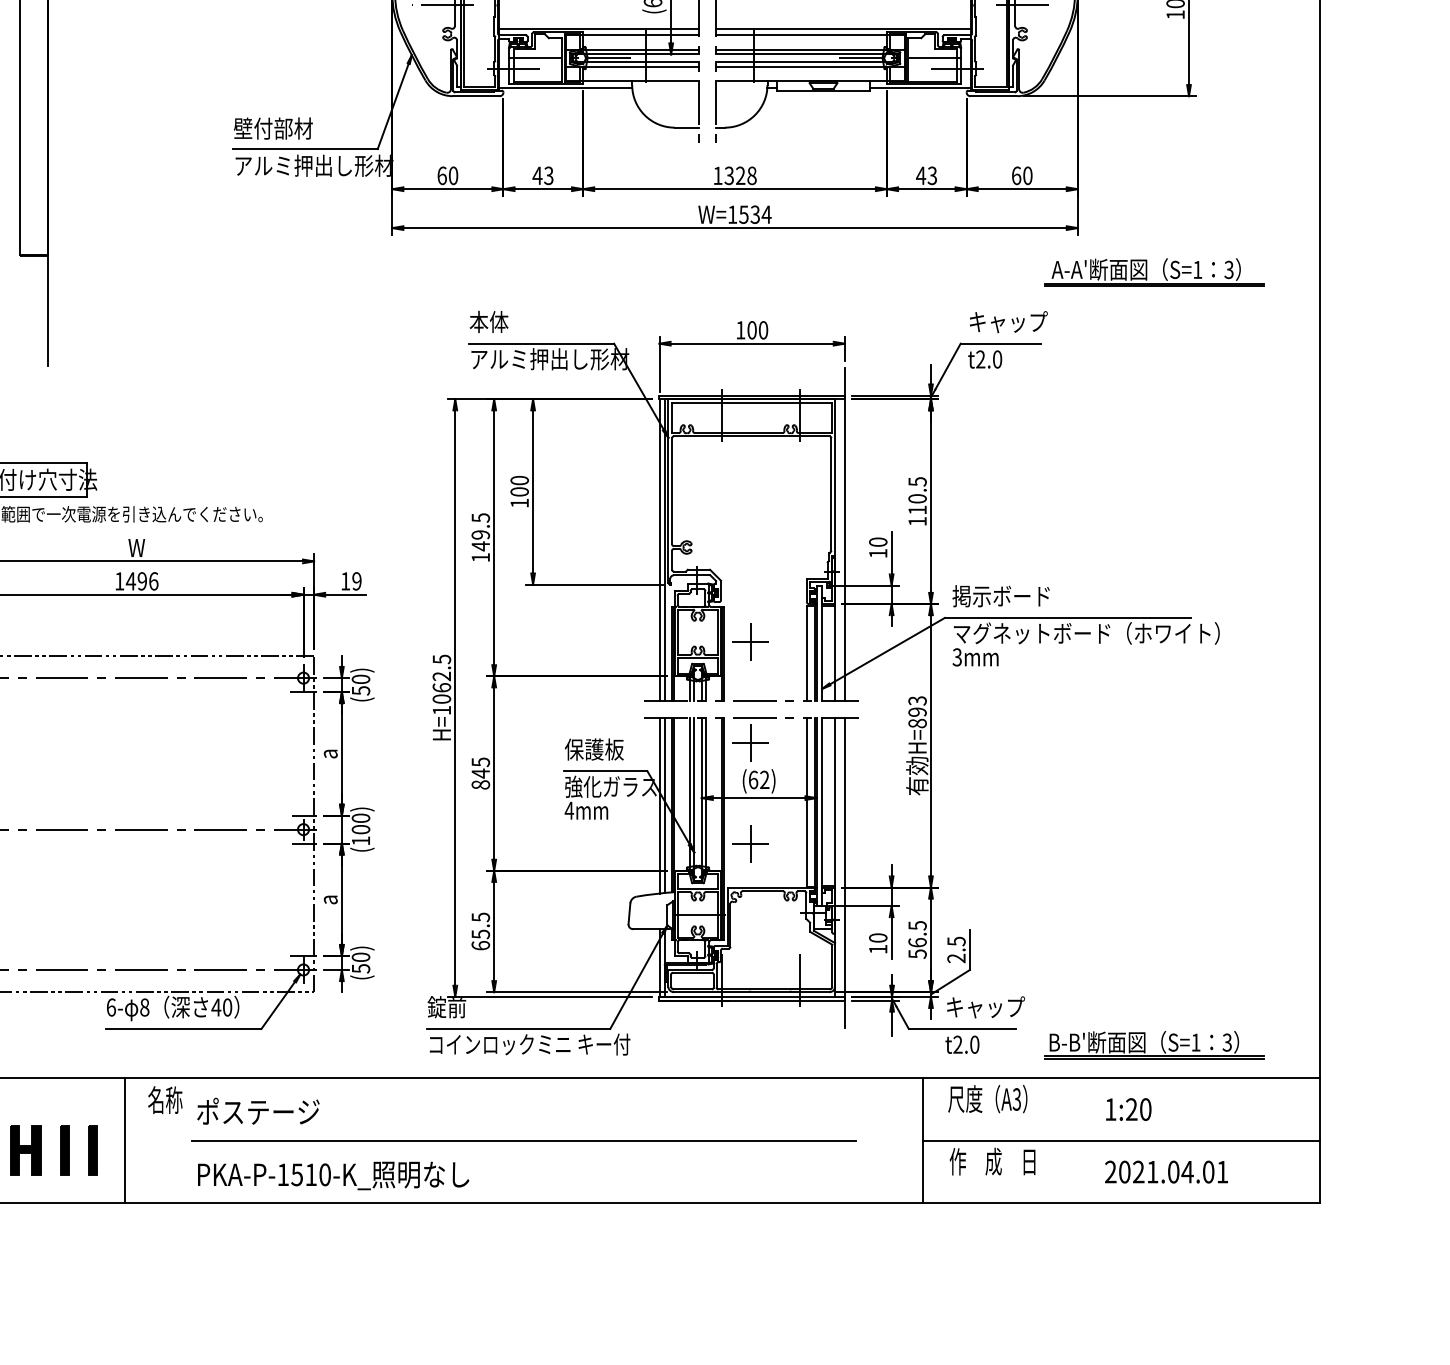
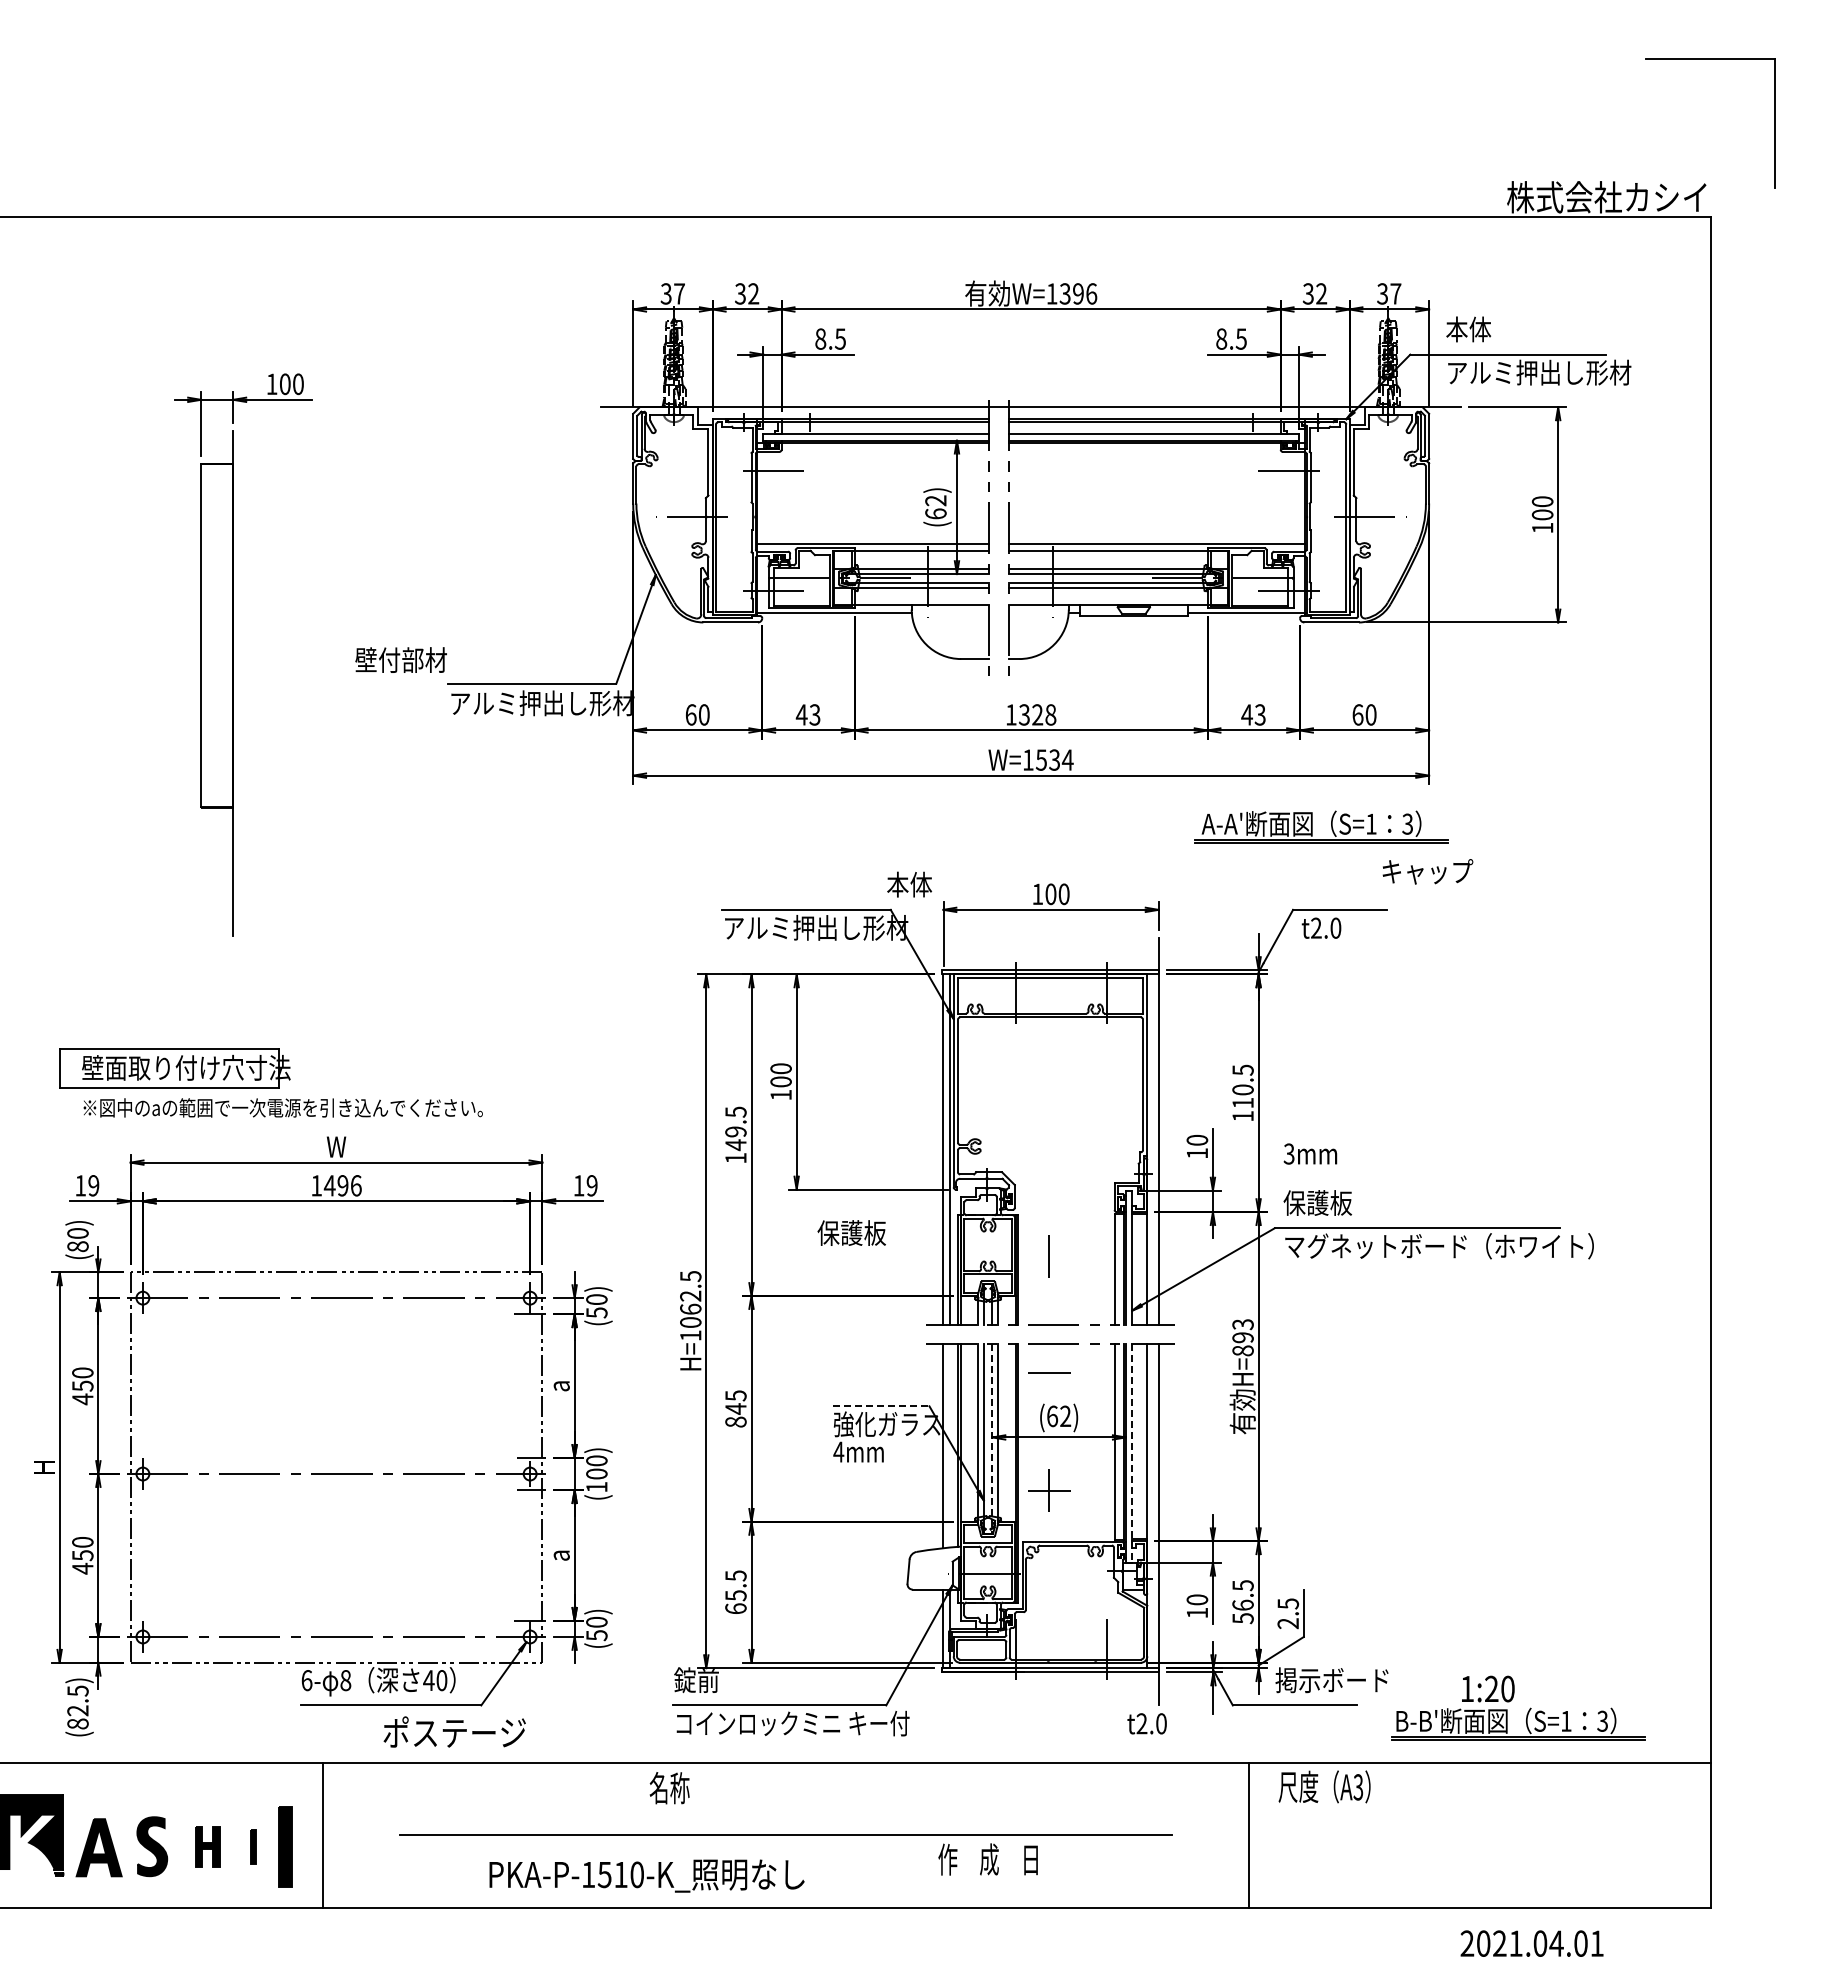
text: (272, 128) -> (400, 659), moved
part: (1147, 271) -> (1312, 826), moved
text: (489, 321) -> (909, 884), moved
text: (1008, 321) -> (1427, 871), moved
text: (1000, 595) -> (1339, 1202), 掲示ボード -> 保護板
line: (750, 642) -> (1048, 1256), removed
text: (975, 656) -> (1310, 1153), moved
line: (750, 742) -> (1049, 1372), removed
text: (594, 749) -> (851, 1232), moved
line: (606, 771) -> (881, 1406), solid -> dashed
line: (701, 799) -> (992, 1439), solid -> dashed
line: (664, 805) -> (949, 1445), removed
line: (822, 812) -> (1132, 1454), solid -> dashed
text: (993, 1007) -> (1331, 1680), キャップ -> 掲示ボード
text: (961, 1044) -> (1146, 1723), moved
text: (165, 1100) -> (669, 1788), moved
text: (1128, 1109) -> (1488, 1688), moved
text: (258, 1110) -> (454, 1731), moved
line: (1121, 1140) -> (1479, 1835), removed
part: (25, 1150) -> (207, 1846), size x0.7
part: (65, 1150) -> (253, 1846), size x0.6
part: (92, 1150) -> (285, 1846), size x1.4
text: (992, 1161) -> (987, 1859), moved
text: (1166, 1171) -> (1531, 1943), moved
text: (333, 1175) -> (646, 1875), moved

